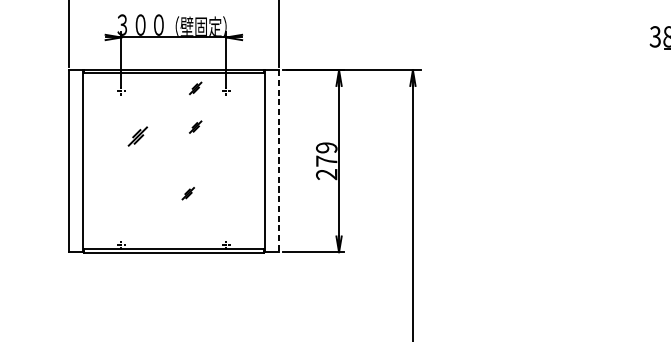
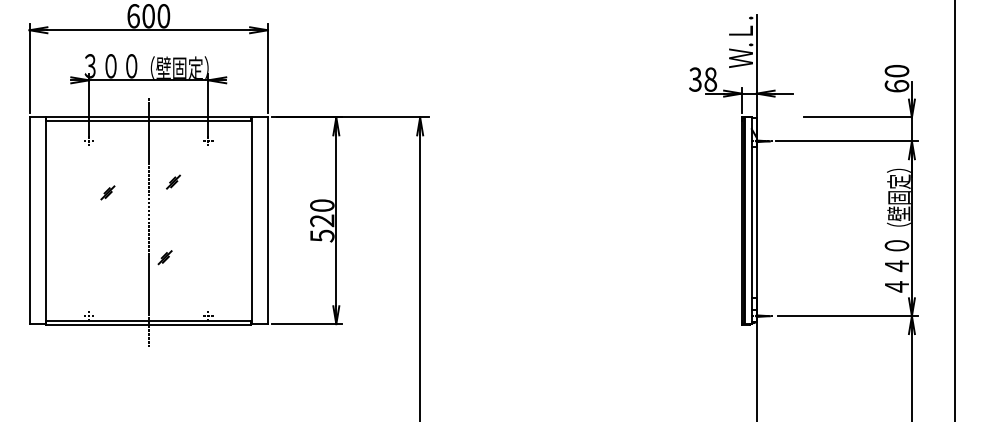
part: (195, 87) -> (173, 137), removed
part: (137, 136) -> (107, 192), size x0.62
text: (326, 160) -> (322, 220), 279 -> 520
line: (278, 161) -> (267, 221), dashed -> solid
line: (173, 163) -> (148, 223), added

